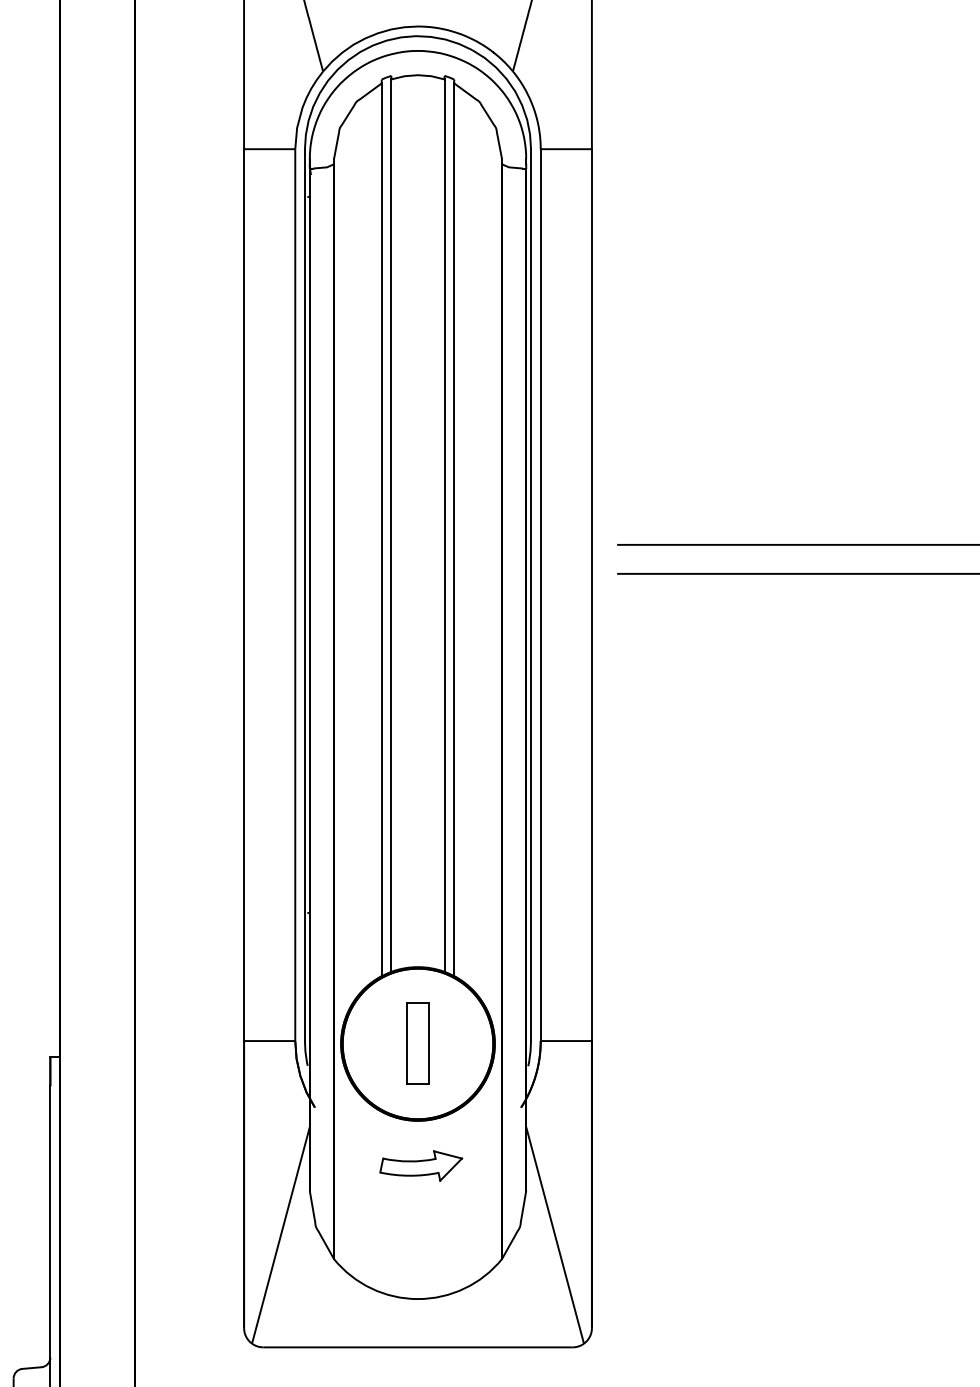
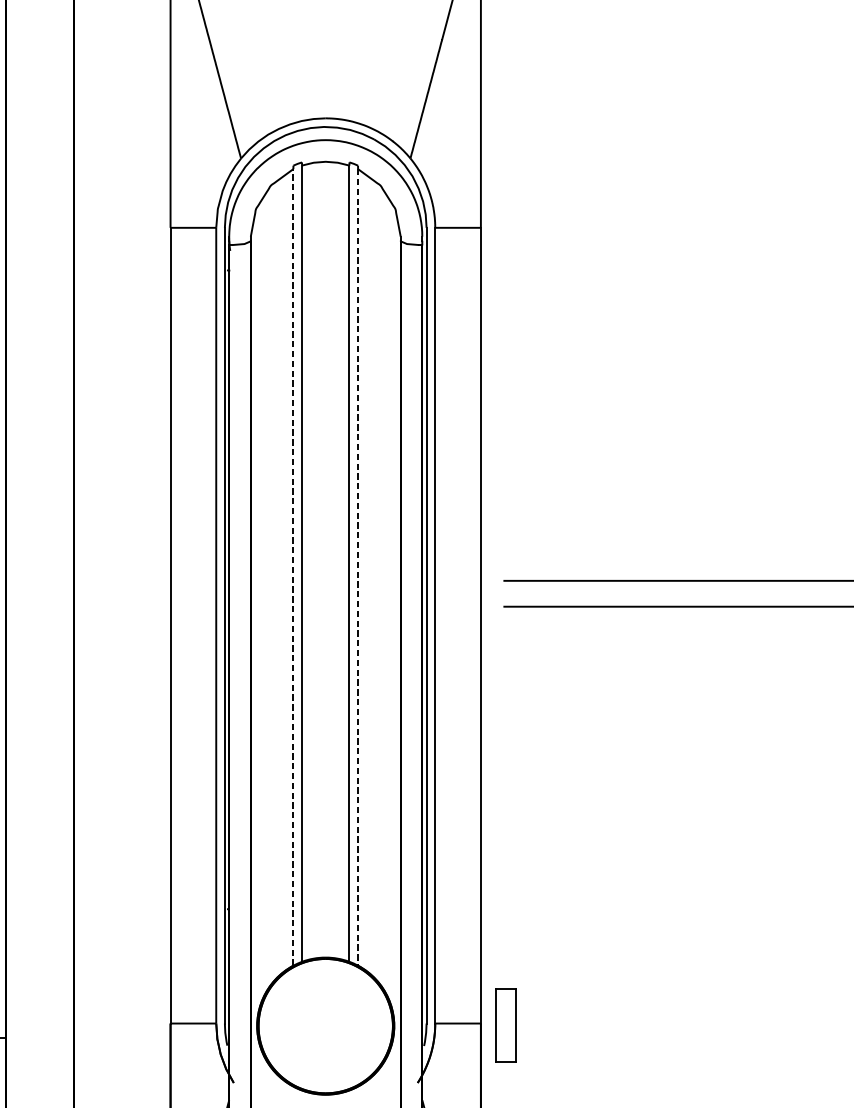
line: (381, 529) -> (293, 567), solid -> dashed
line: (454, 530) -> (358, 568), solid -> dashed
part: (417, 1043) -> (505, 1025), moved

